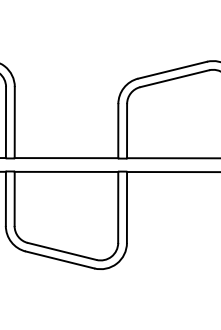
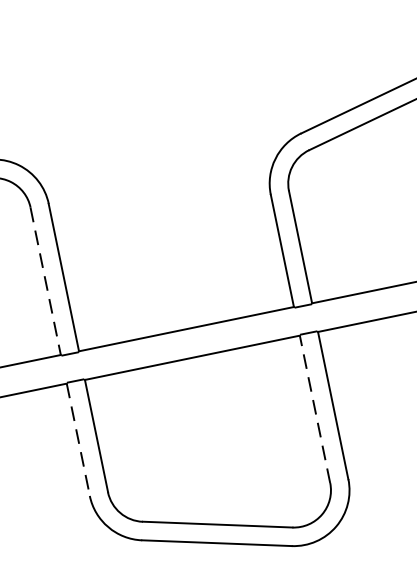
line: (6, 123) -> (47, 283), solid -> dashed
line: (5, 199) -> (77, 441), solid -> dashed
line: (118, 207) -> (315, 409), solid -> dashed

